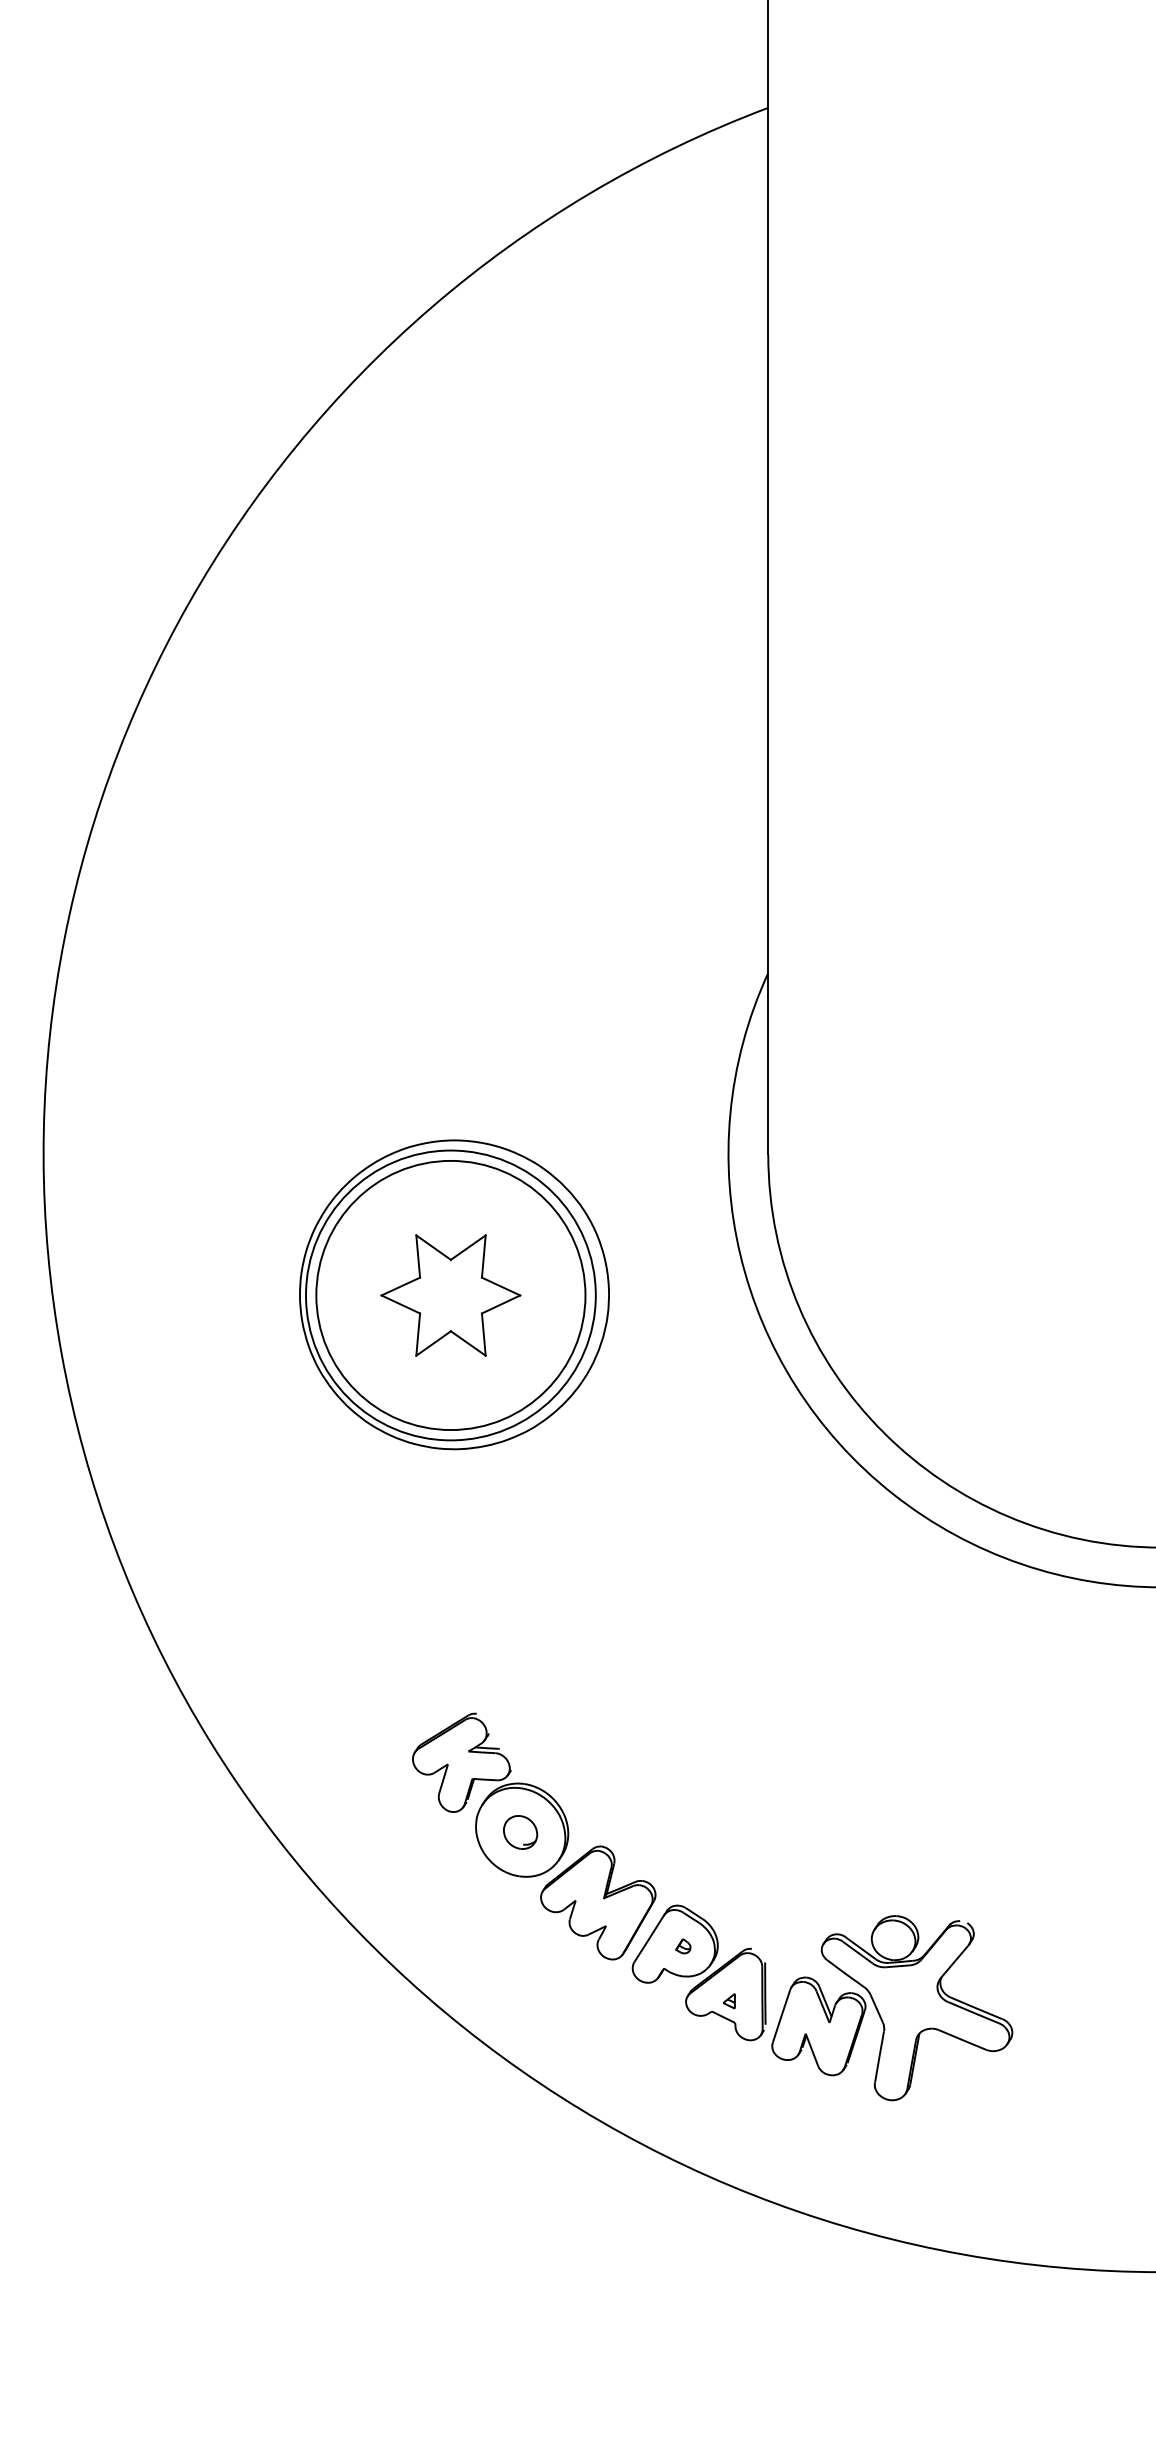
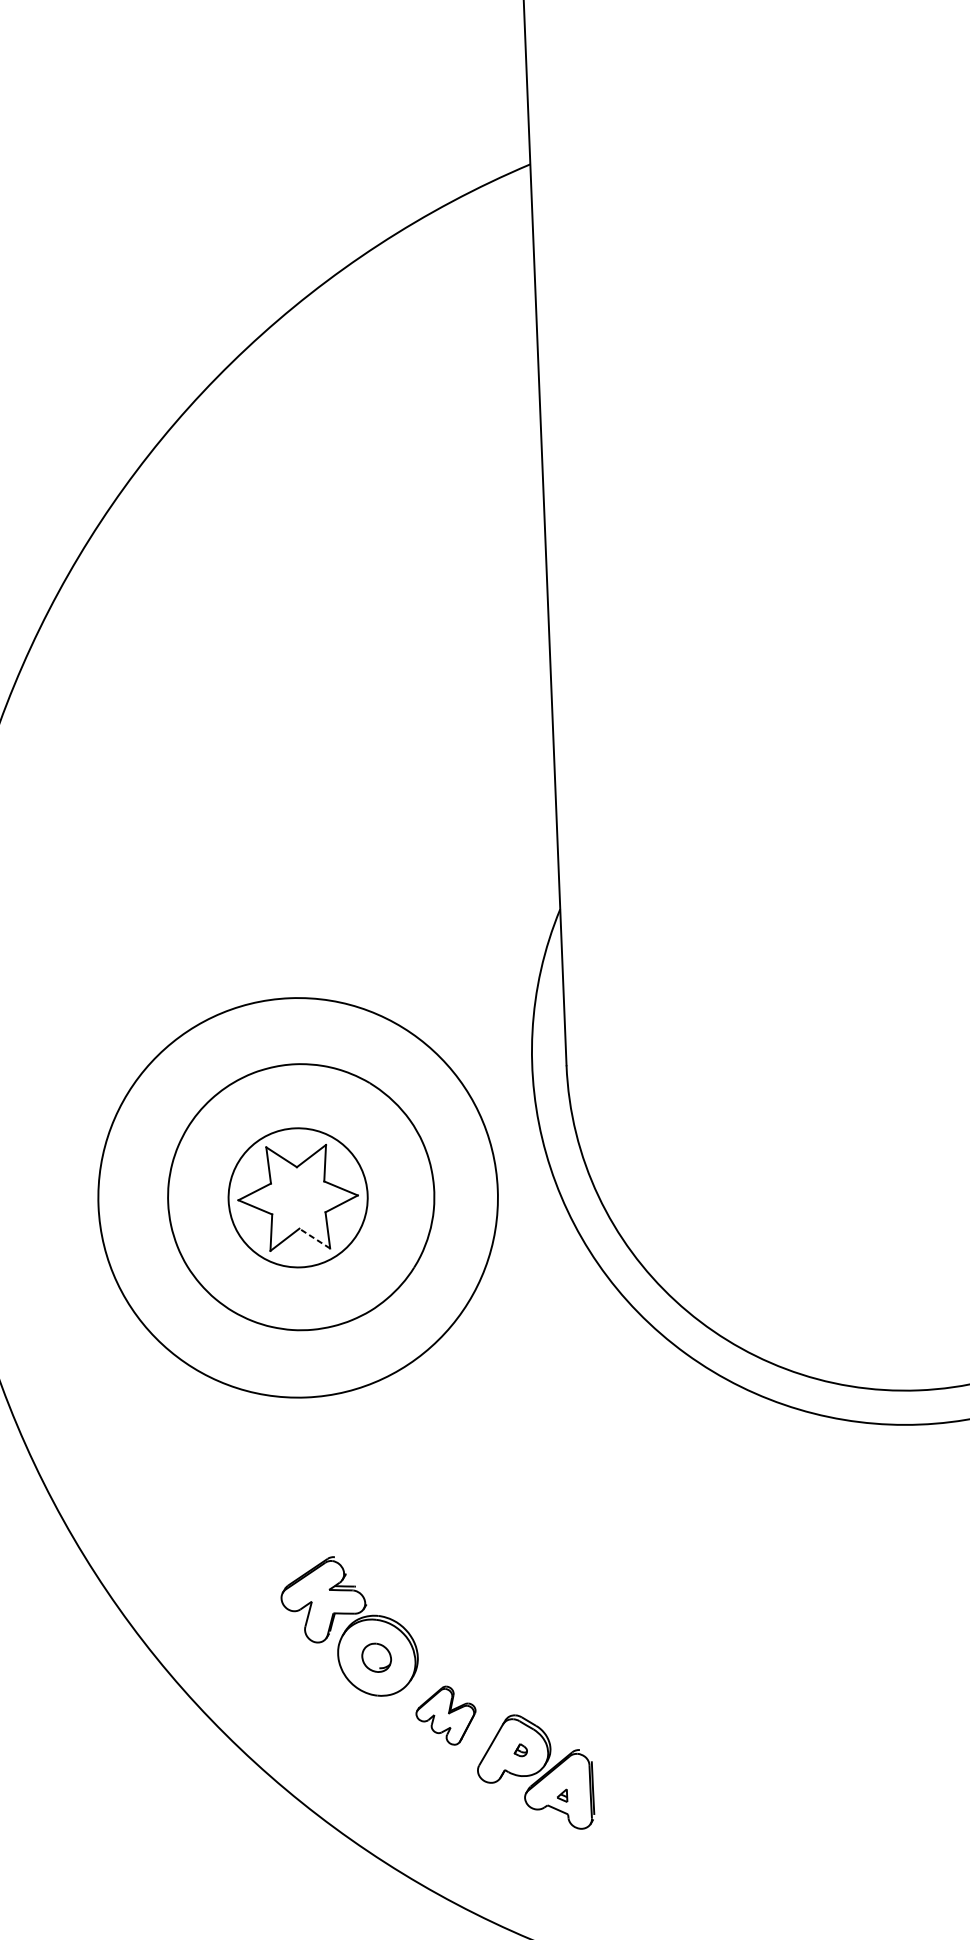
circle: (450, 1295) -> (297, 1197), size x0.6
circle: (450, 1295) -> (297, 1197), size x1.6
line: (467, 1343) -> (314, 1238), solid -> dashed
part: (598, 1902) -> (446, 1715), size x0.6
part: (892, 2008) -> (703, 1796), removed

